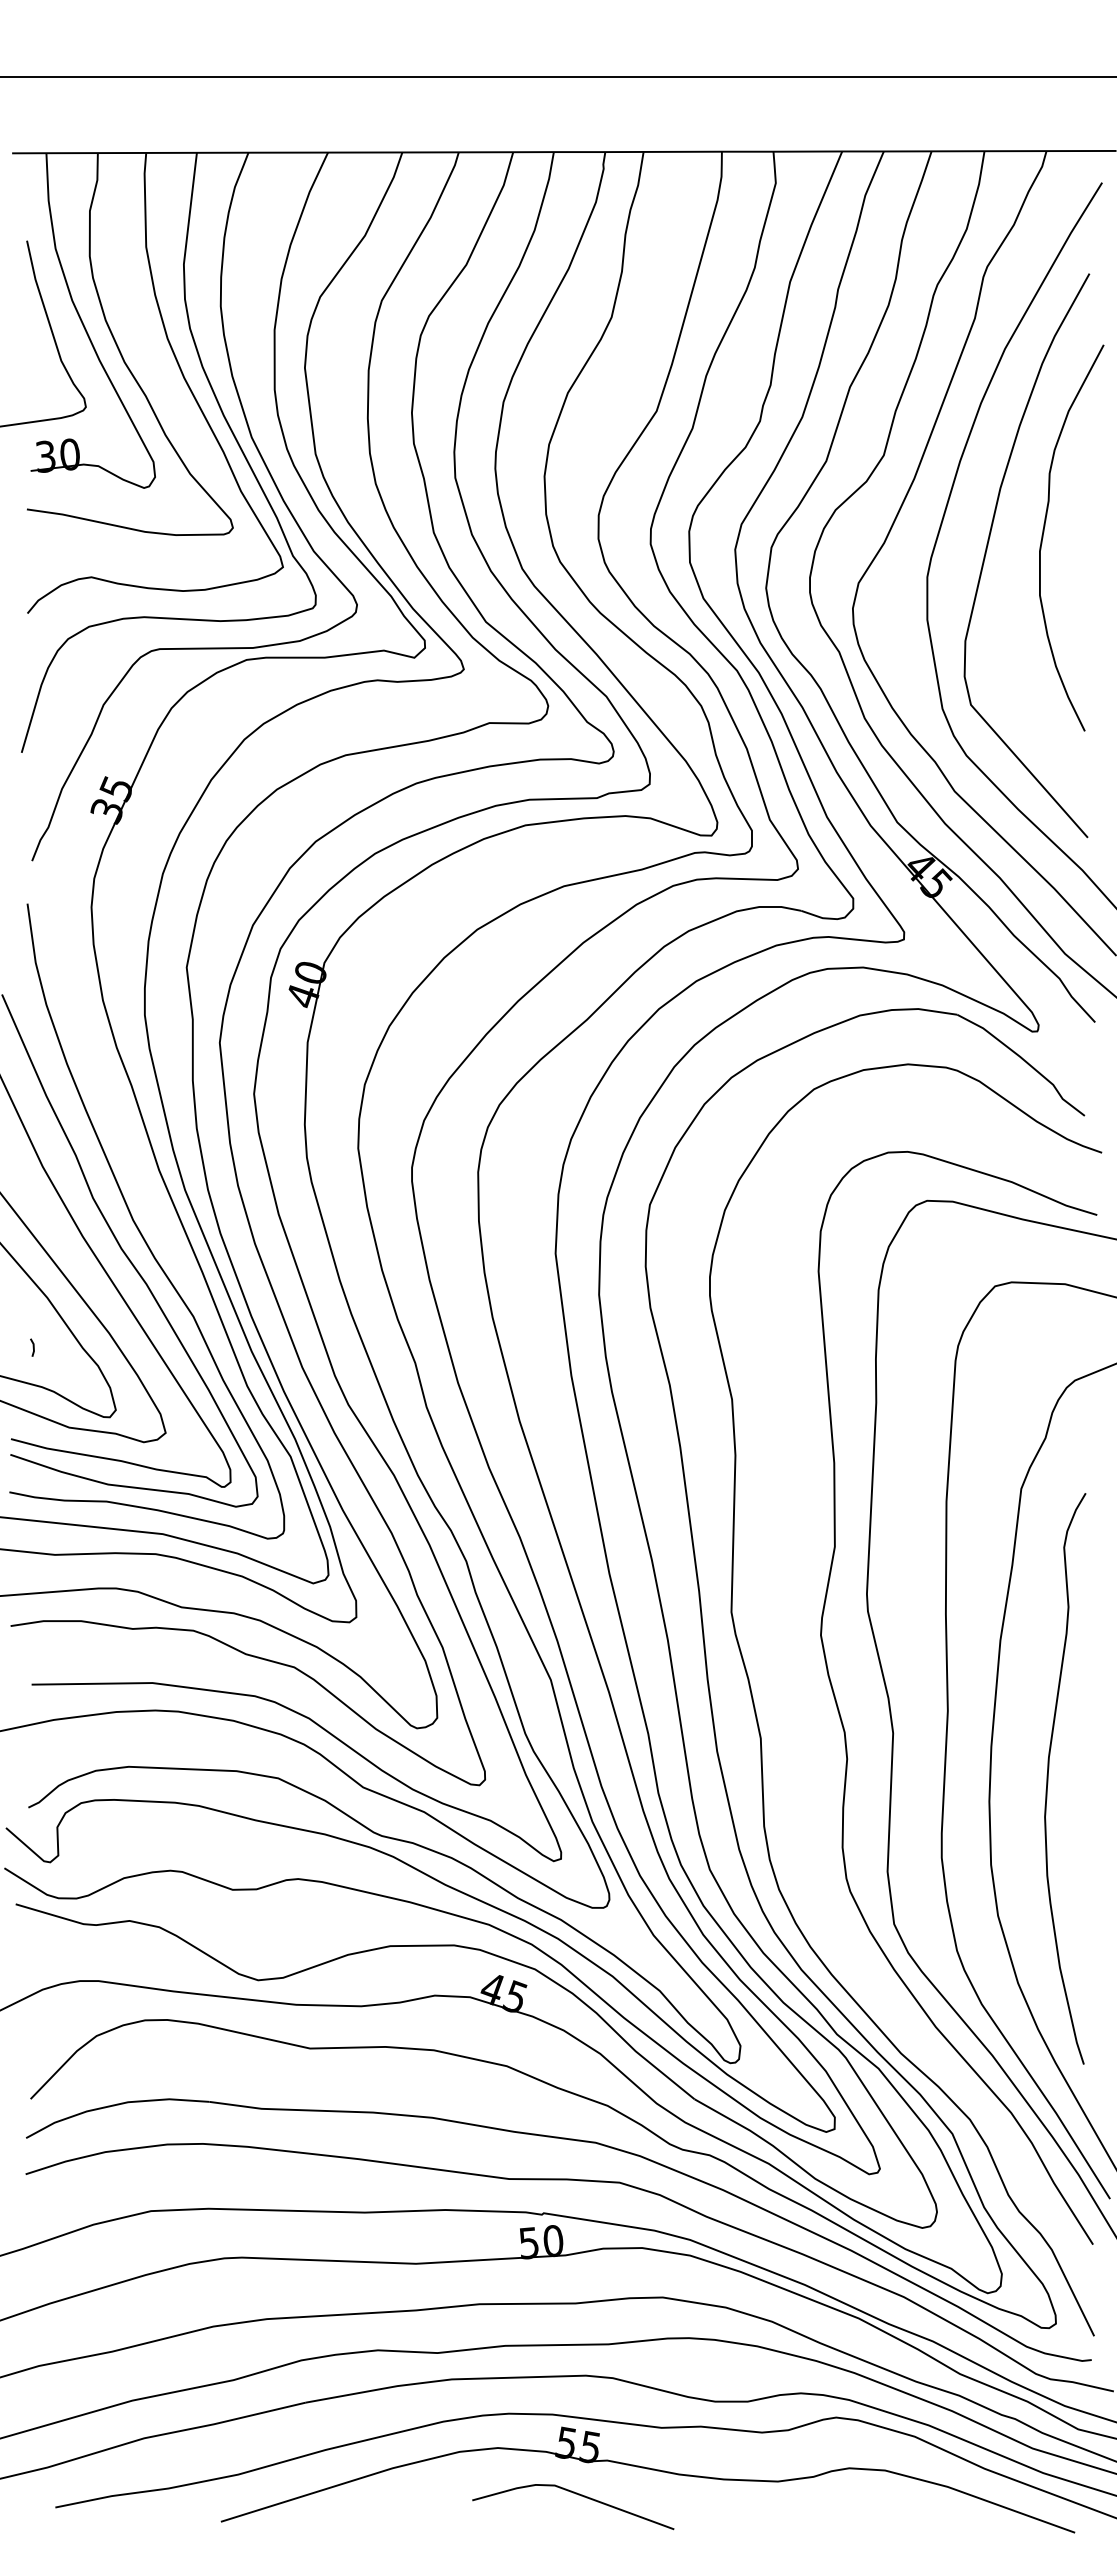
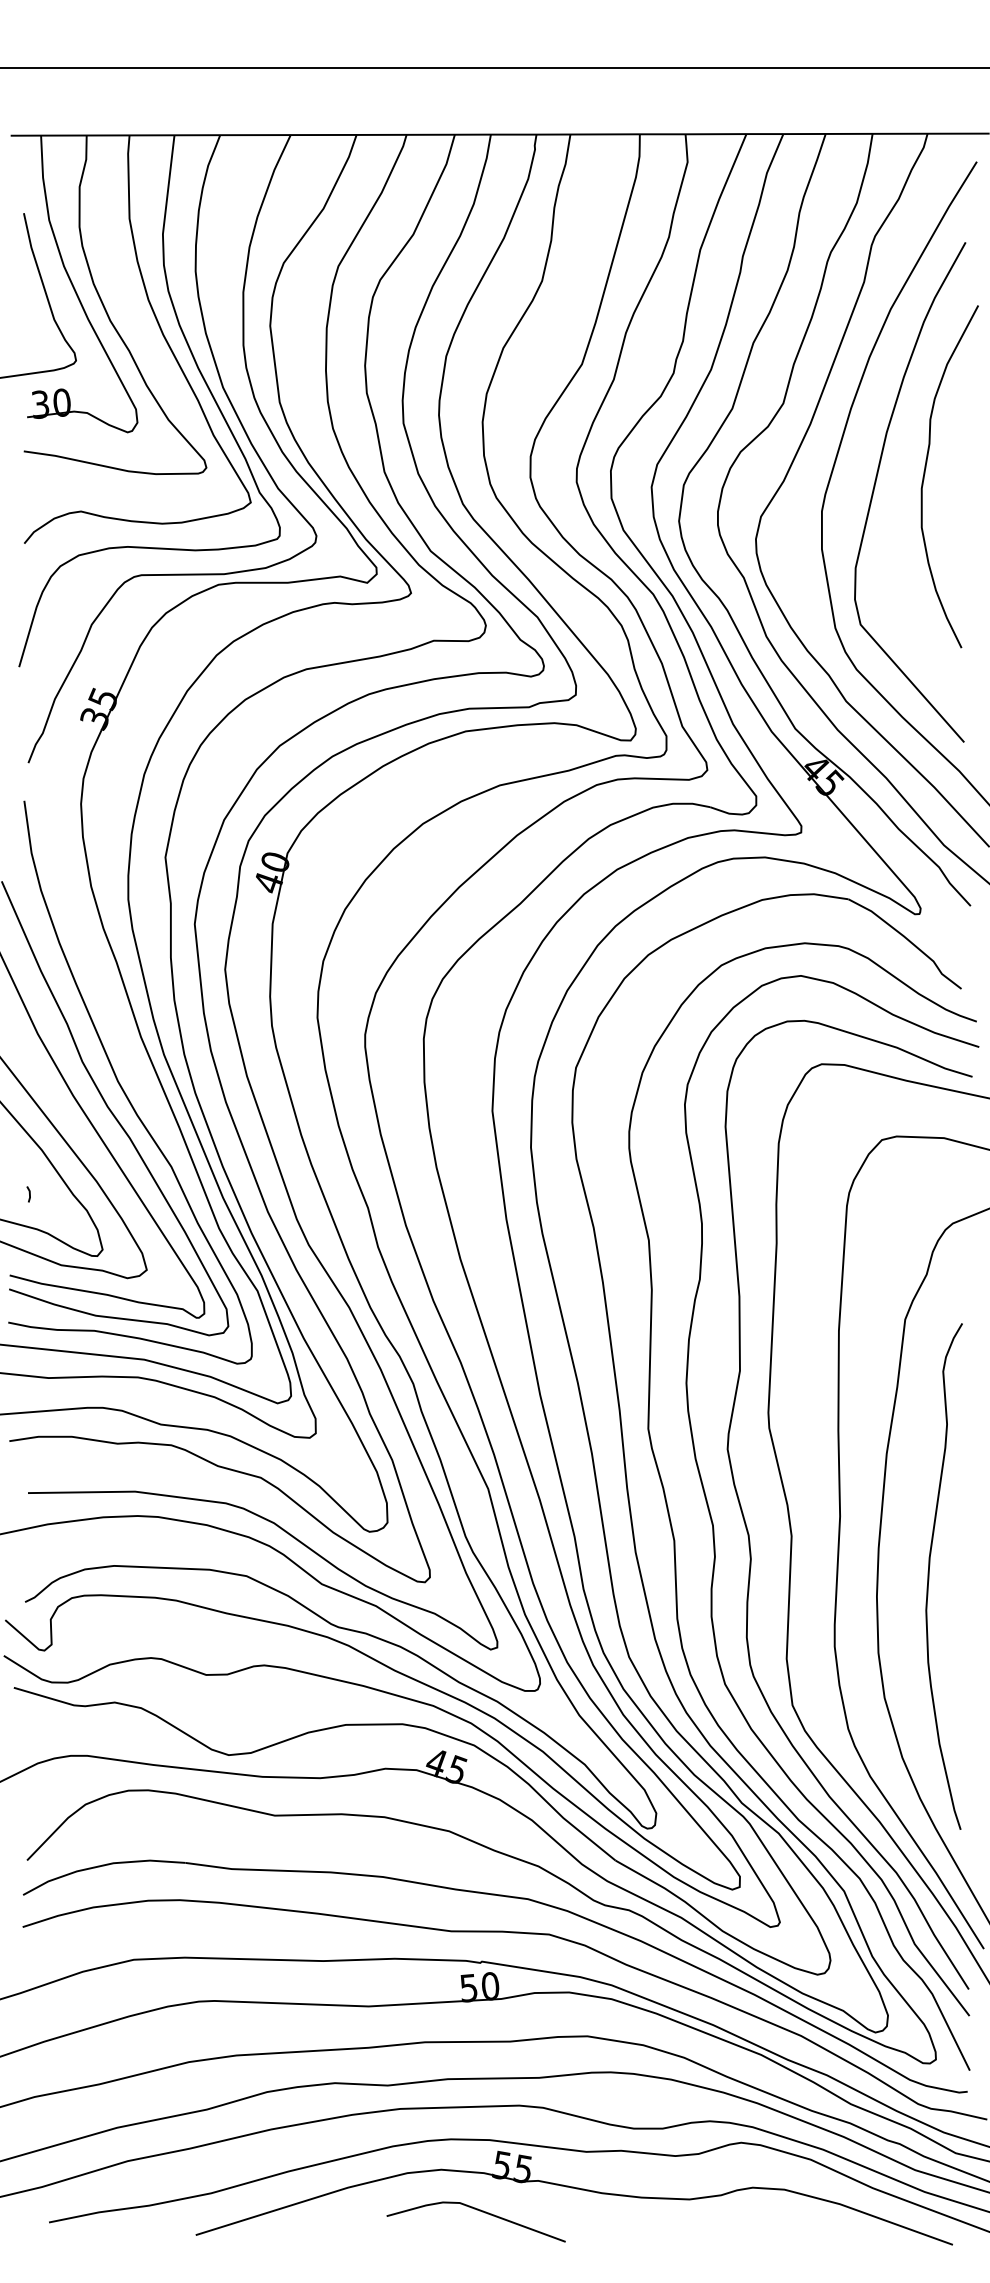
curve: (805, 1720) -> (713, 1524), added
line: (578, 2495) -> (480, 2211), moved

